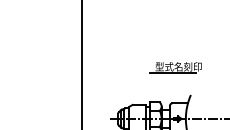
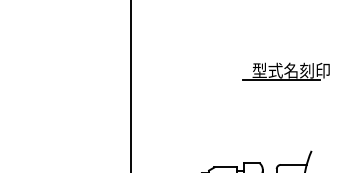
part: (175, 67) -> (285, 71), moved

